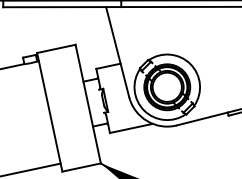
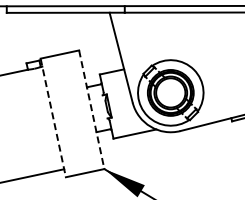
line: (87, 103) -> (91, 109), solid -> dashed
line: (49, 111) -> (53, 117), solid -> dashed

